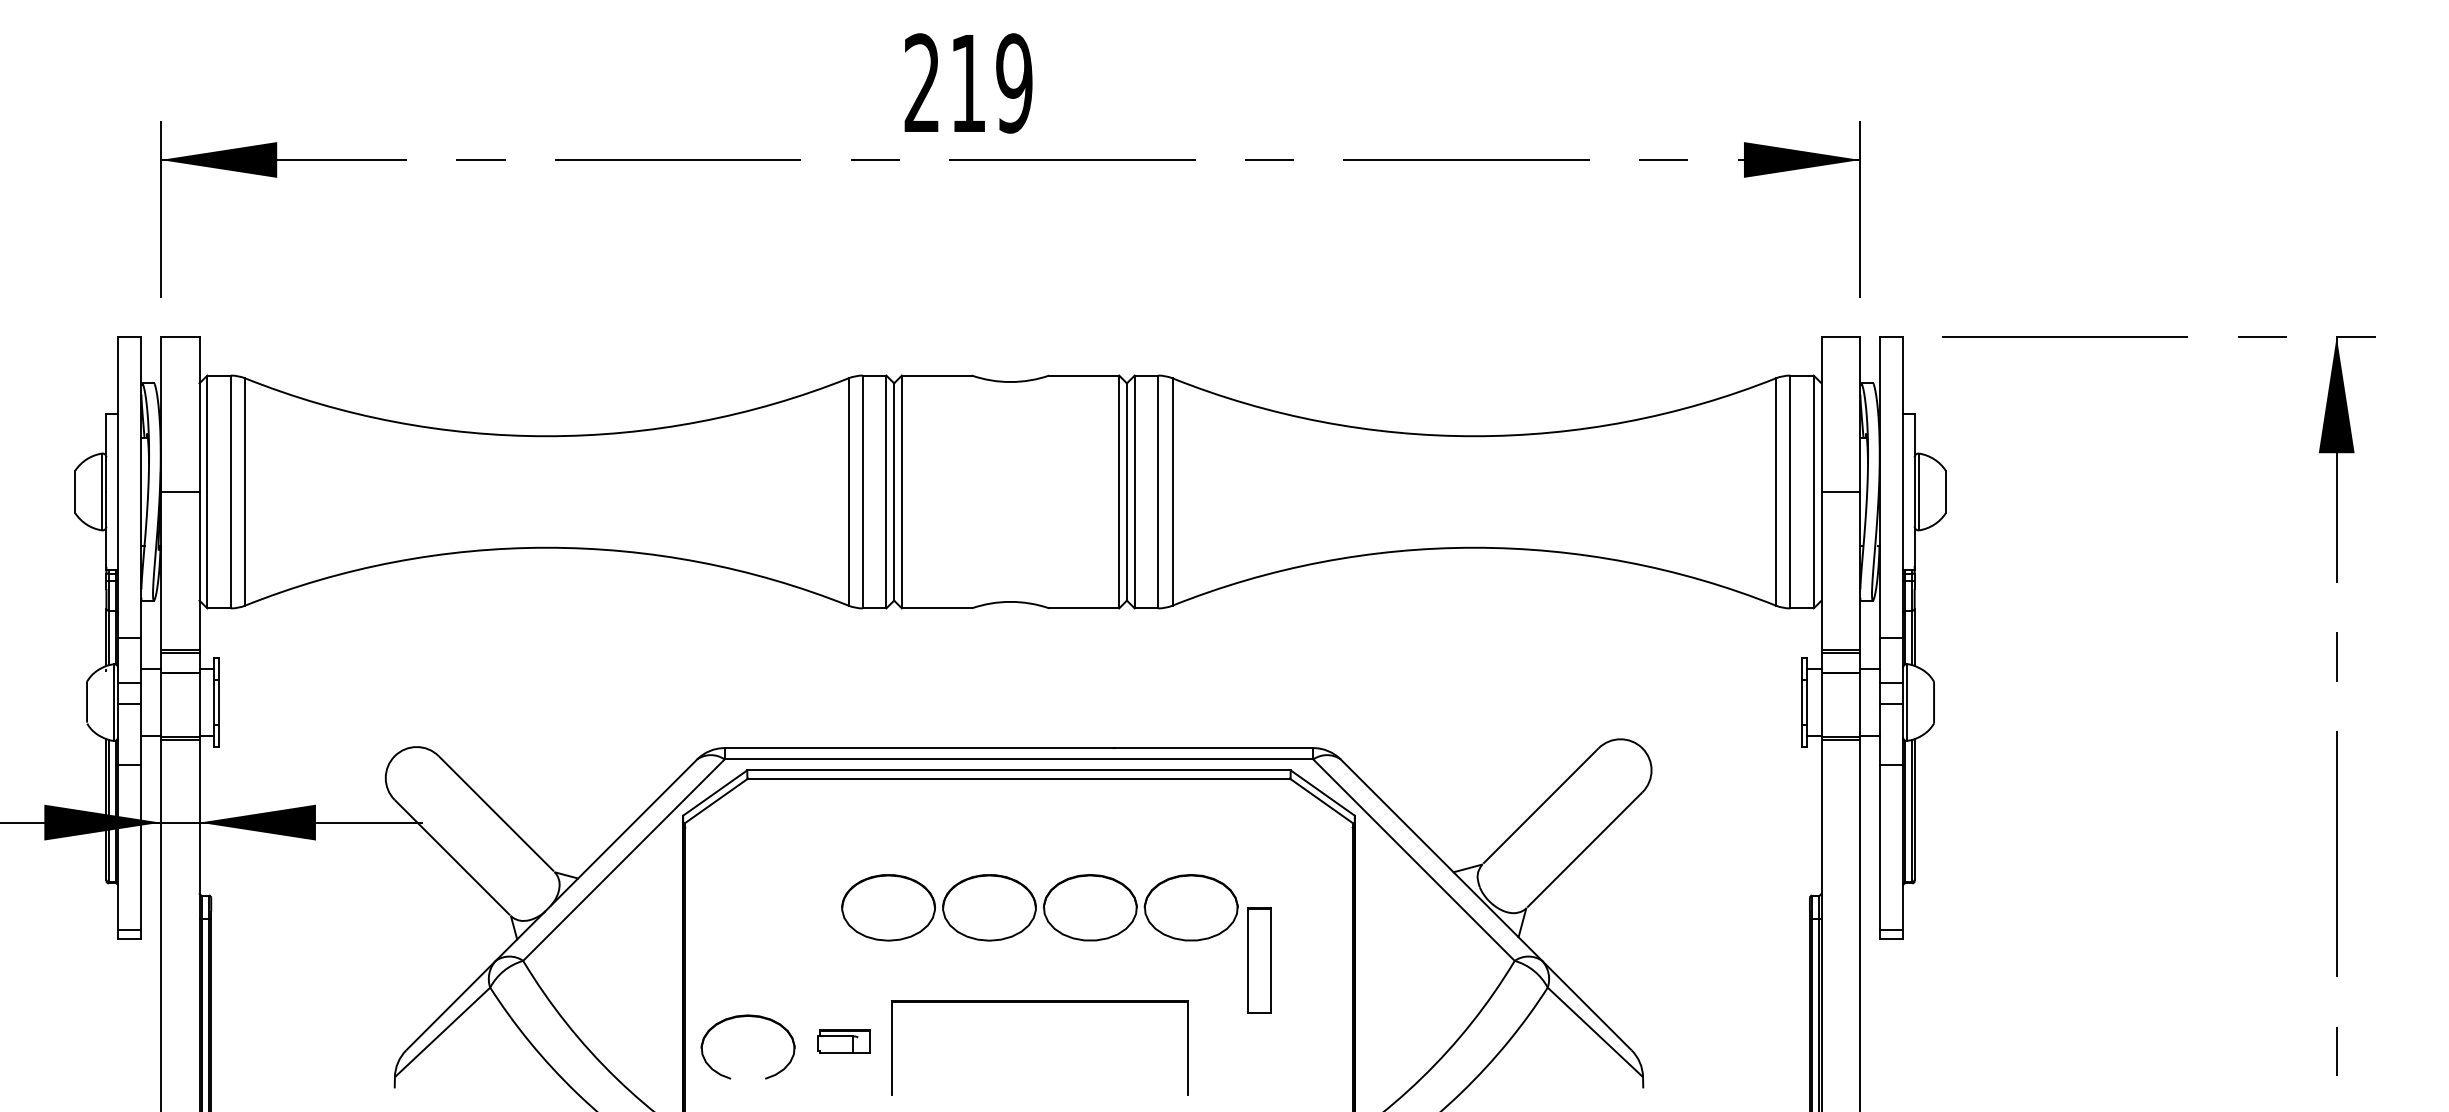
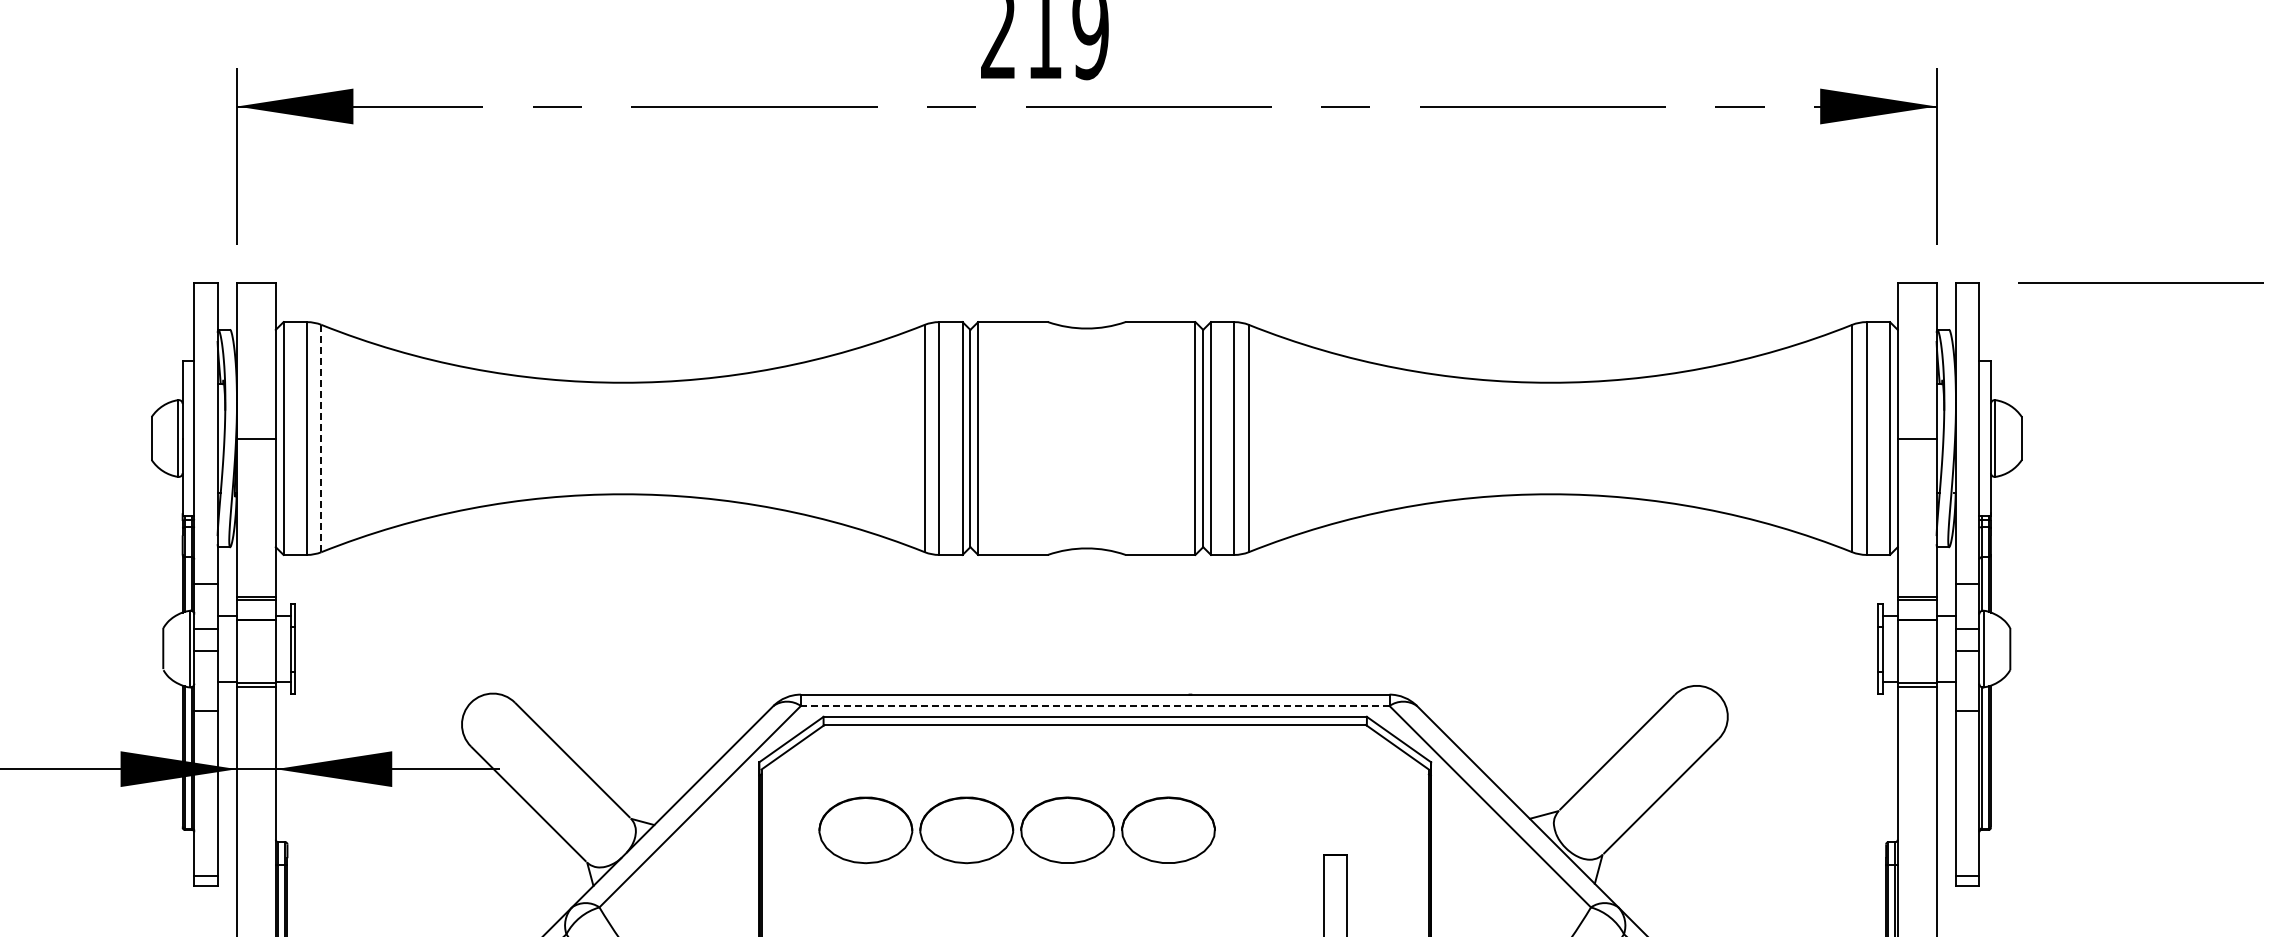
line: (245, 492) -> (321, 439), solid -> dashed
line: (1018, 759) -> (1094, 706), solid -> dashed
part: (1039, 907) -> (1016, 830), moved

